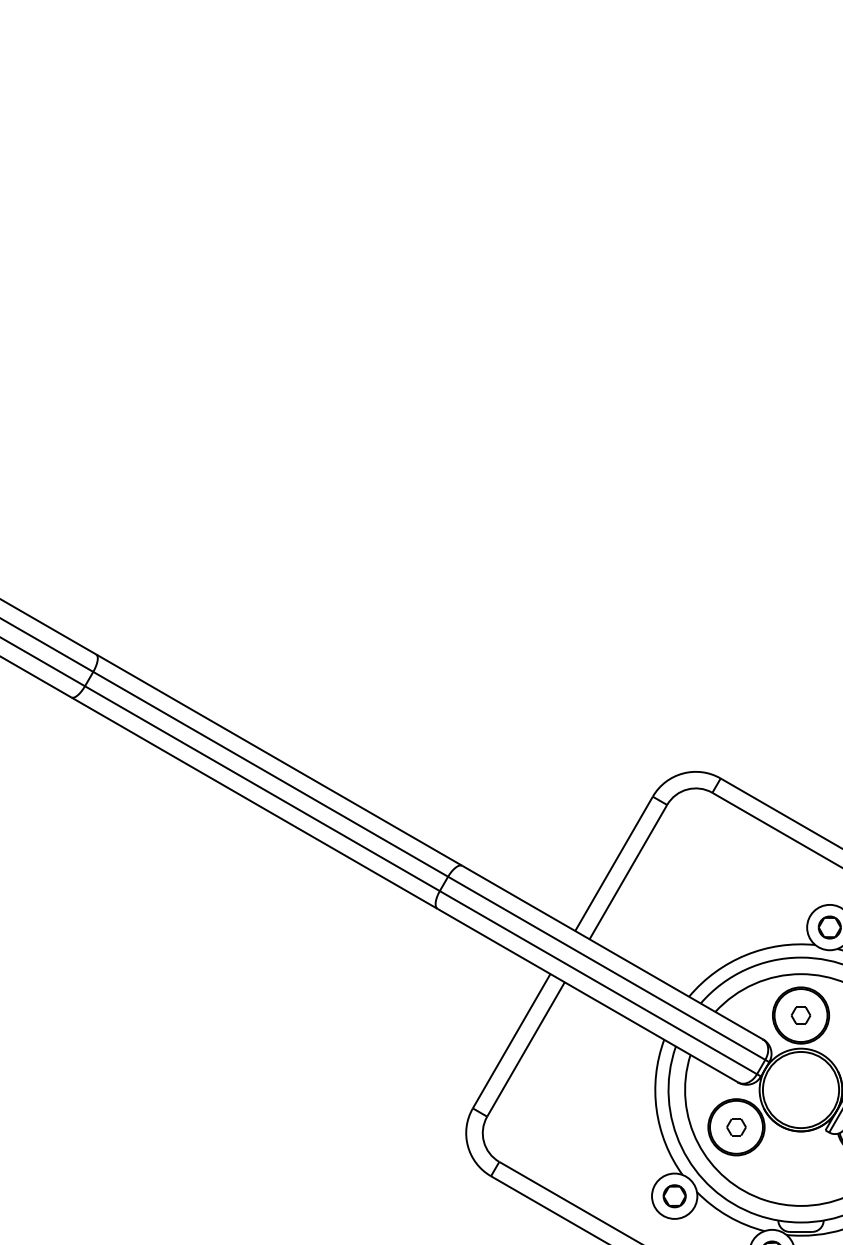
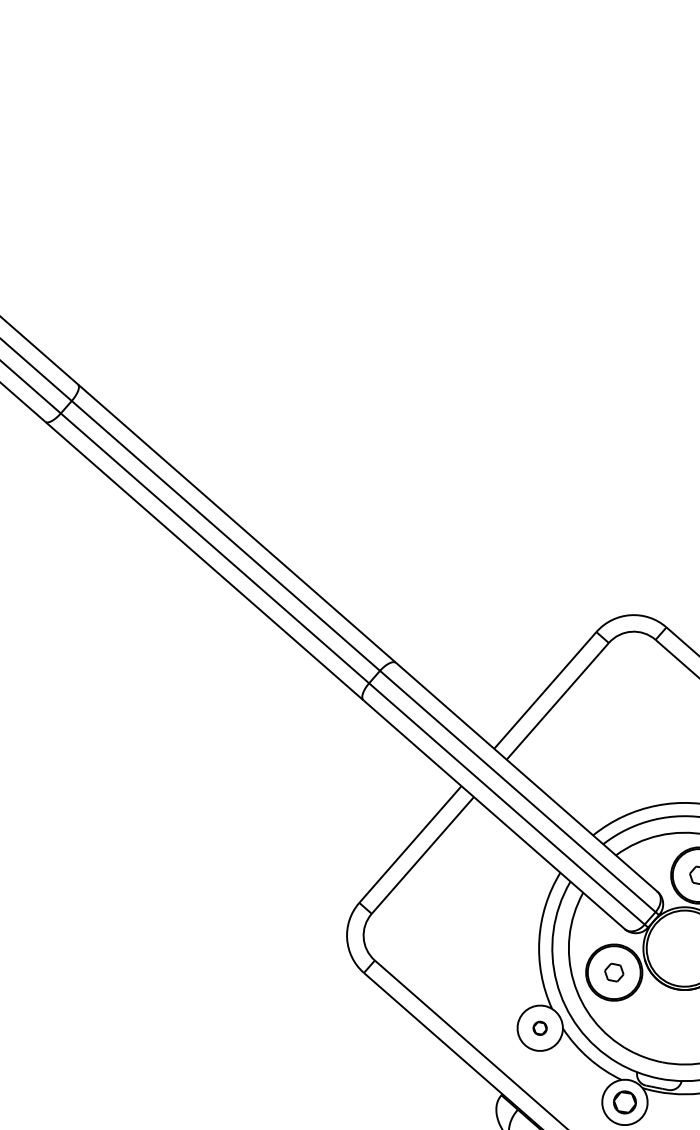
part: (674, 1196) -> (540, 1028), size x0.6

